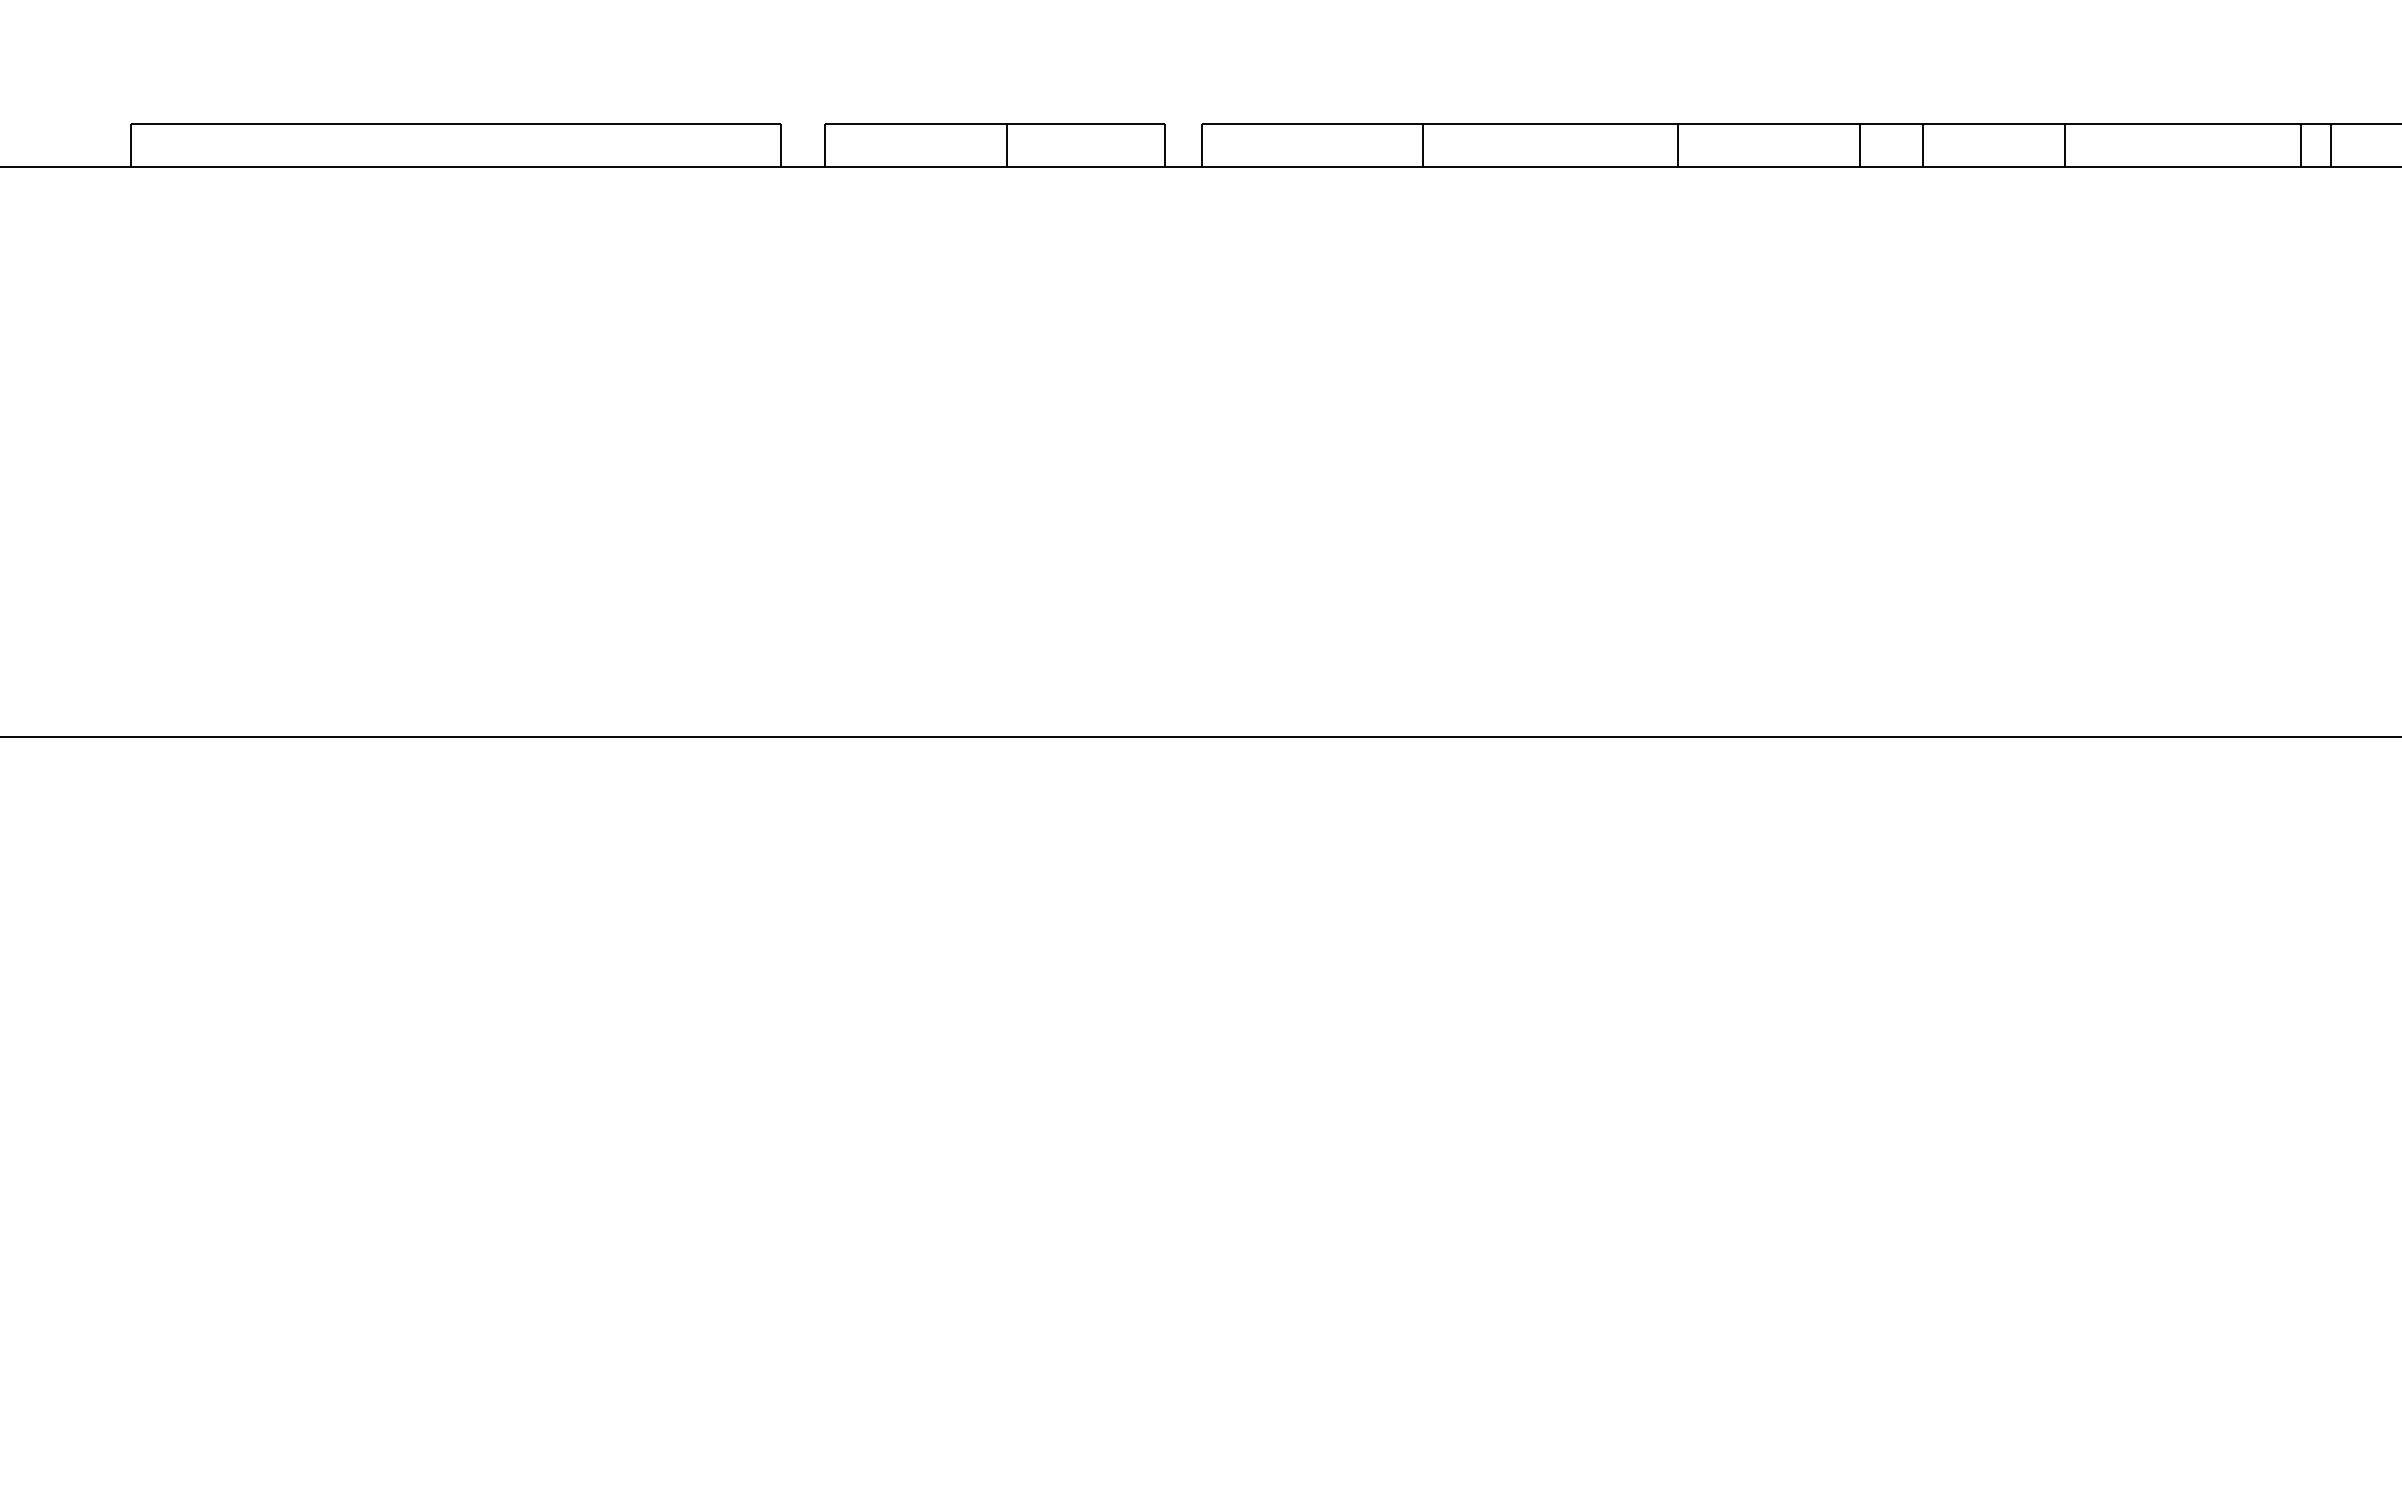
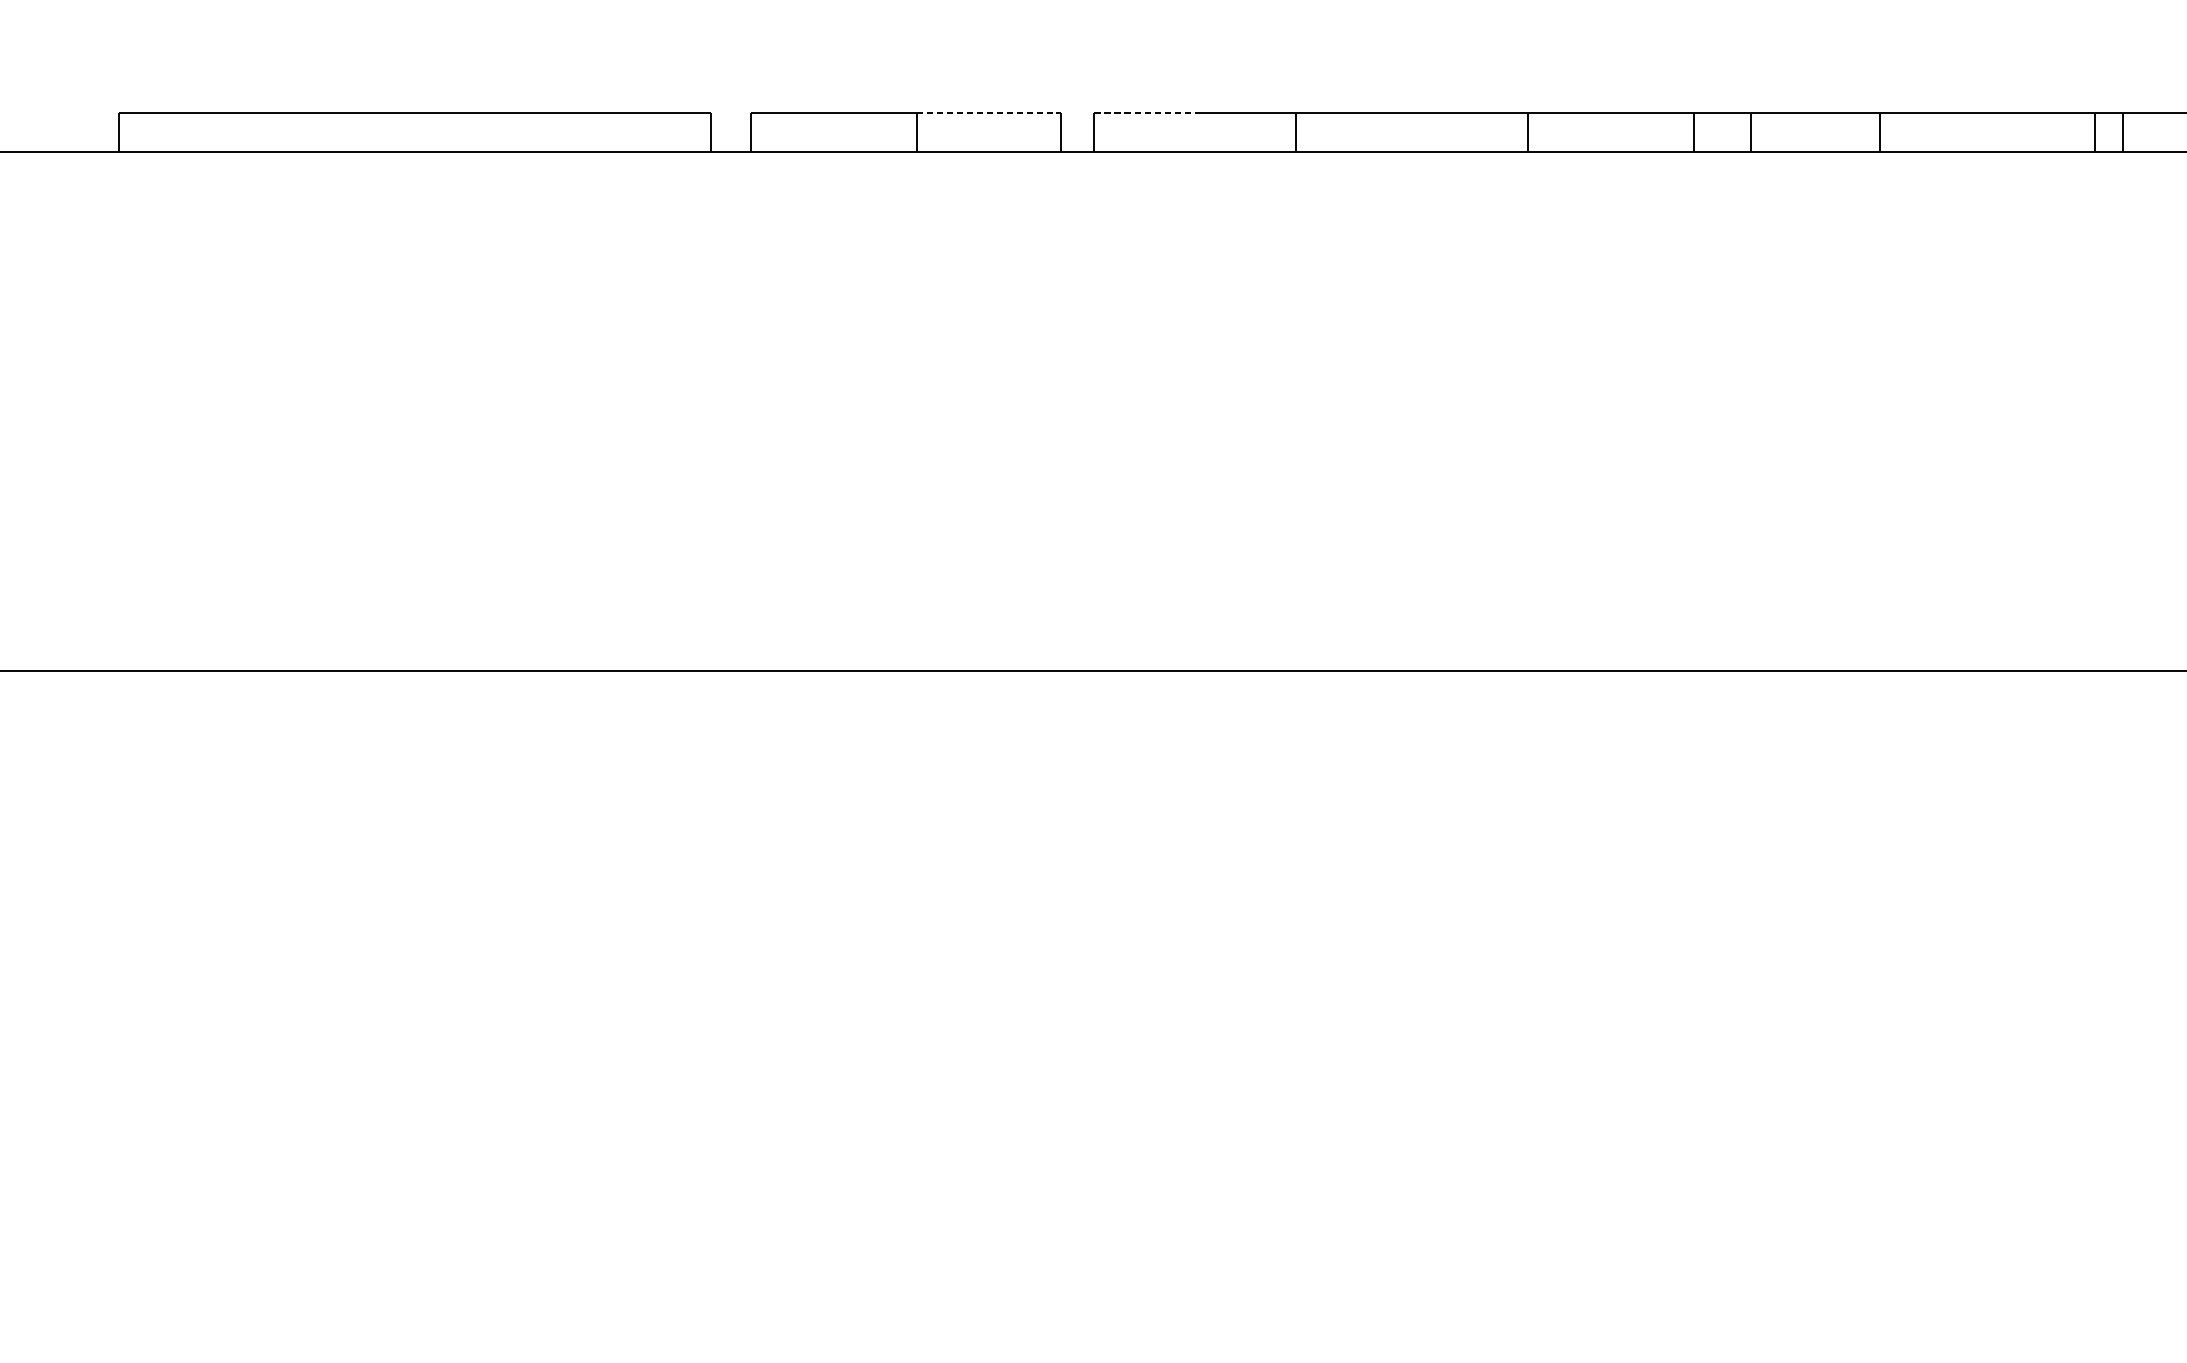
line: (1083, 123) -> (986, 112), solid -> dashed
line: (1257, 123) -> (1144, 112), solid -> dashed

